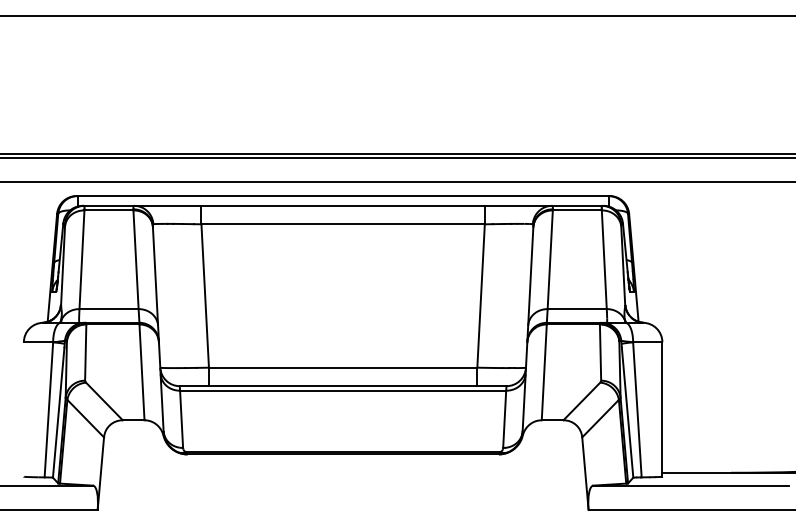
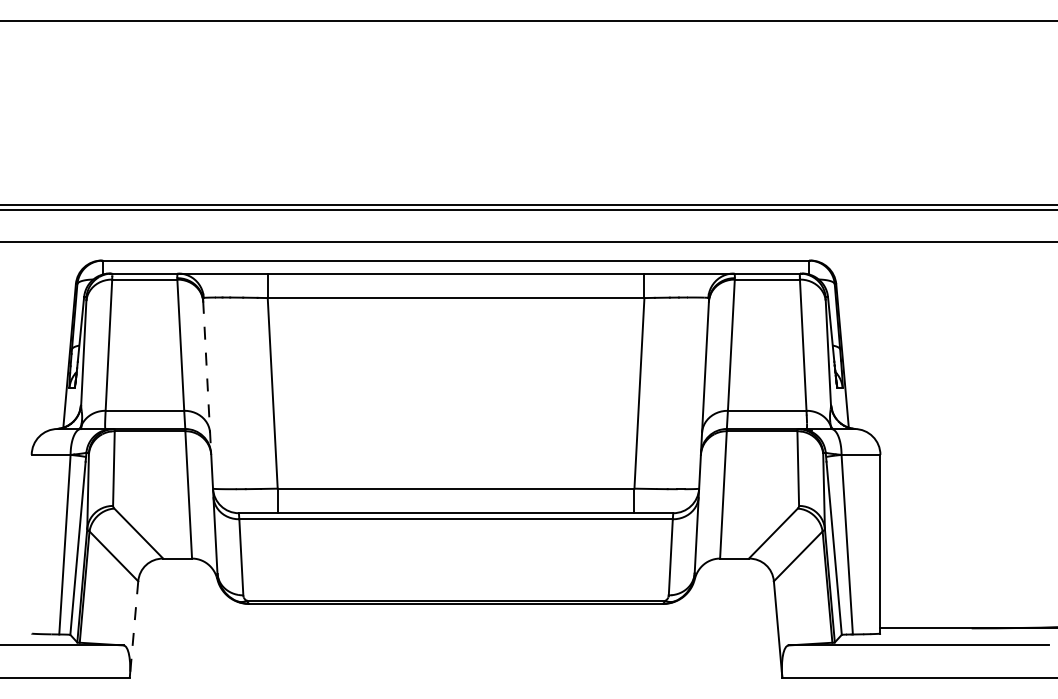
line: (156, 284) -> (207, 378), solid -> dashed
line: (100, 474) -> (133, 630), solid -> dashed

